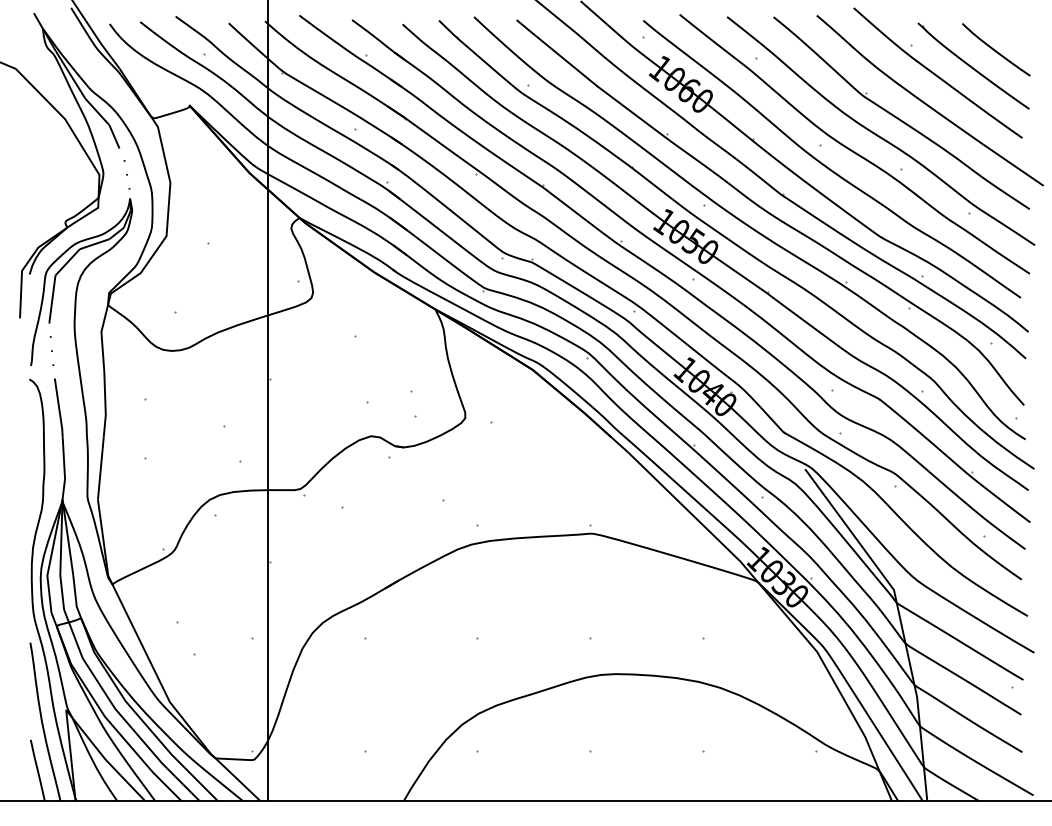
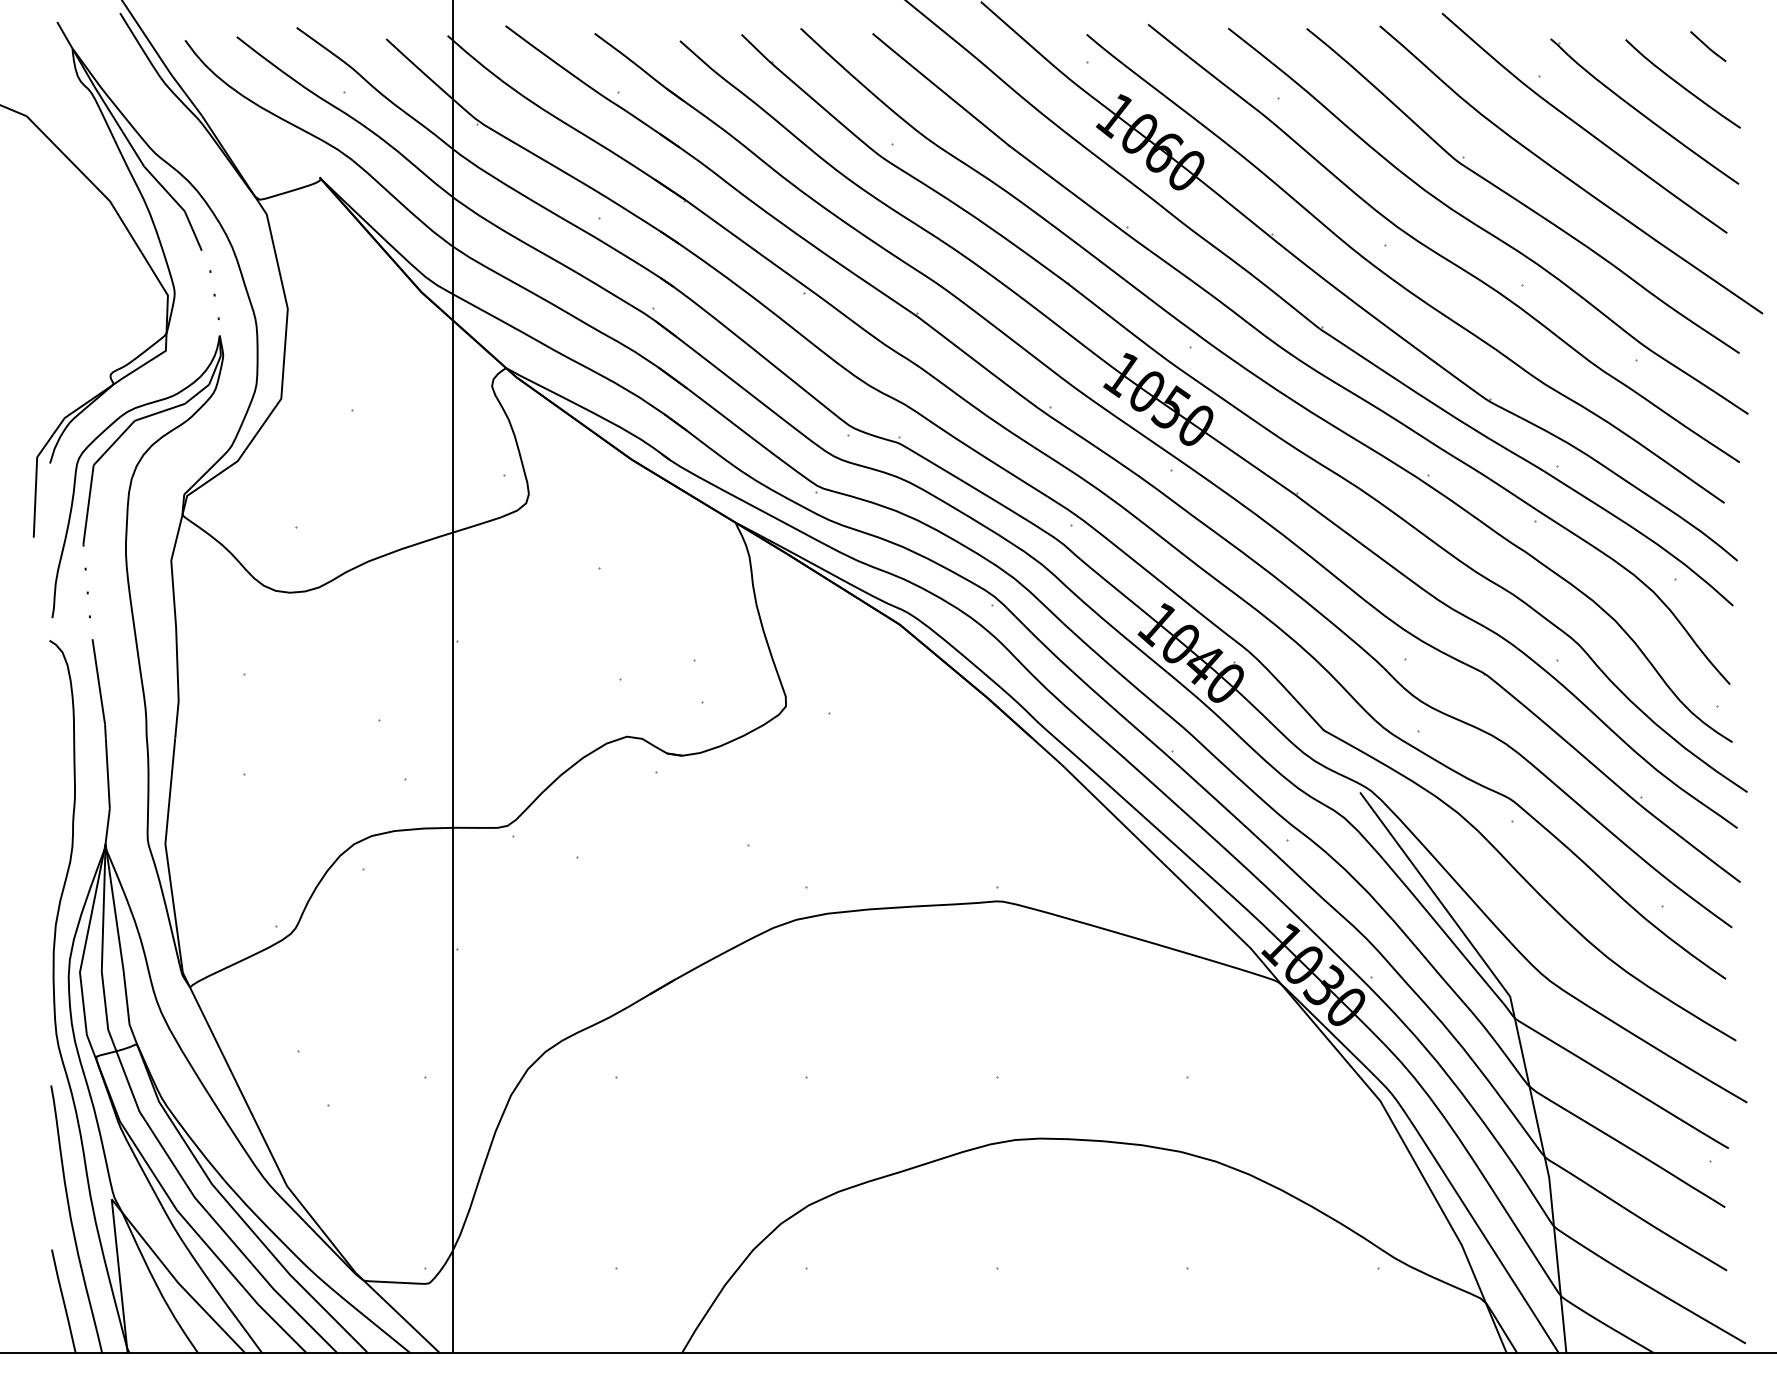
line: (1011, 27) -> (1708, 46), added

